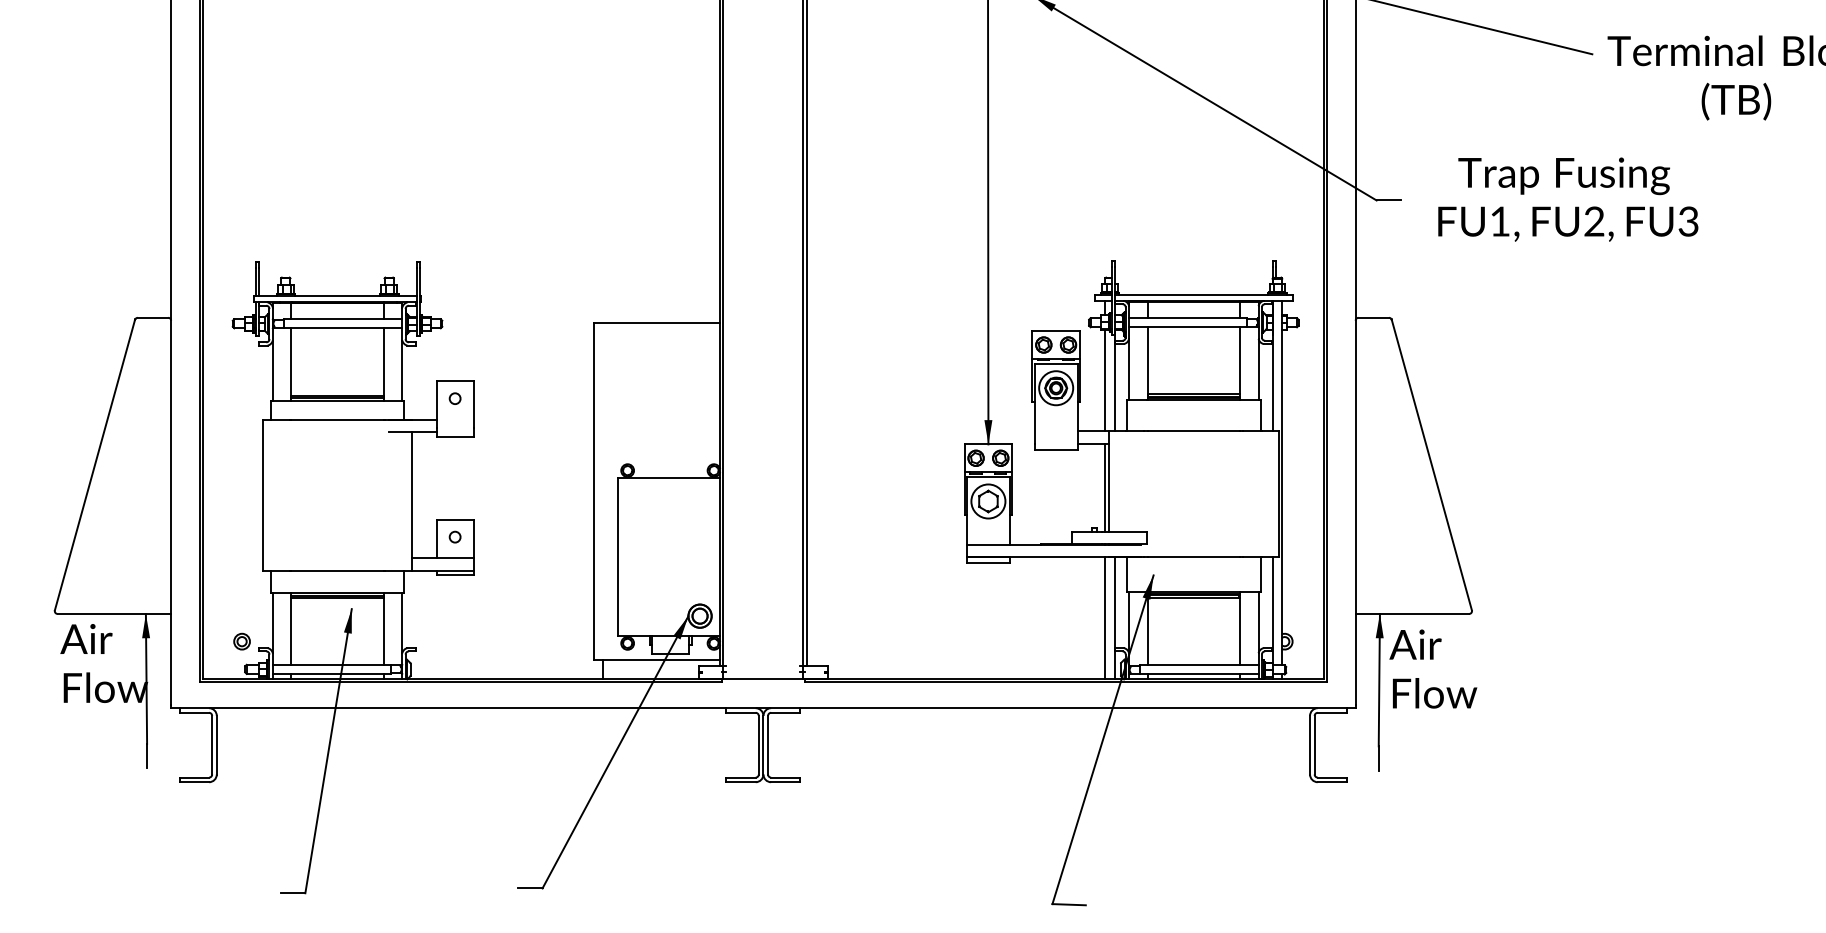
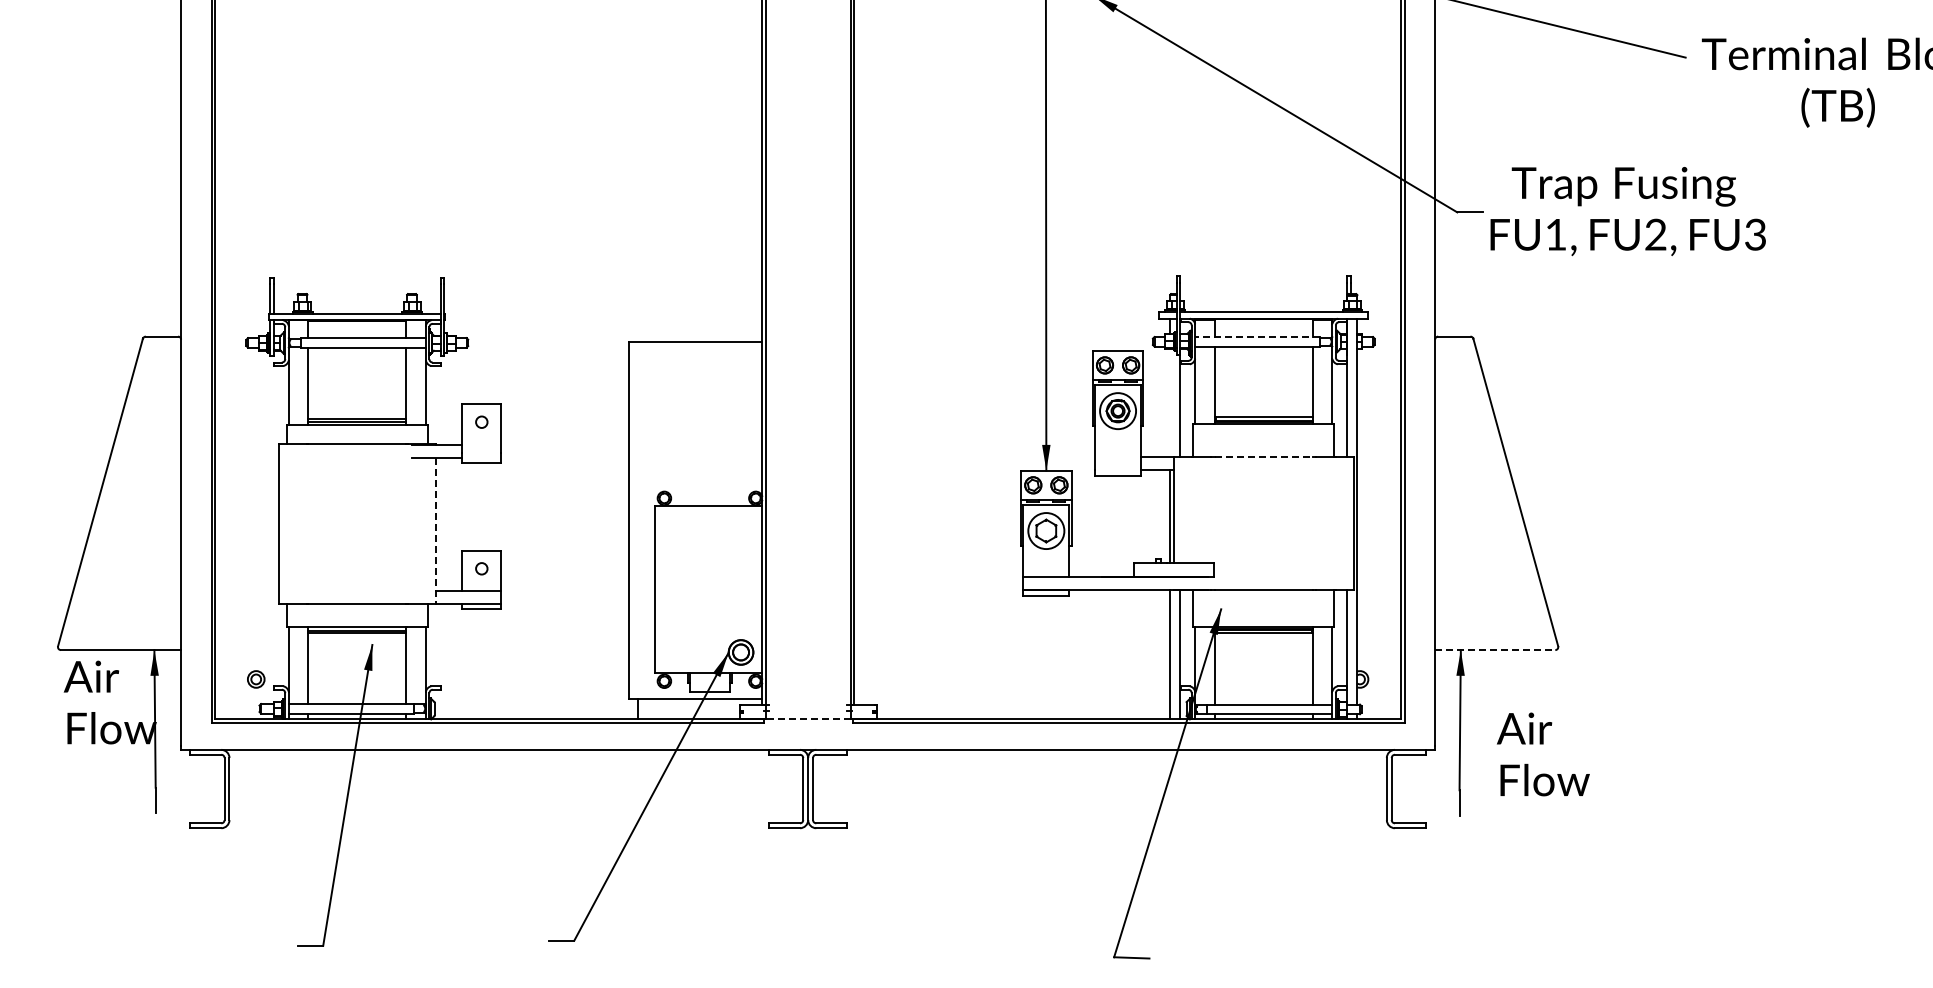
text: (1567, 199) -> (1627, 211), moved
line: (1187, 318) -> (1257, 337), solid -> dashed
line: (1105, 380) -> (1170, 402), removed
line: (1193, 431) -> (1263, 456), solid -> dashed
line: (412, 501) -> (436, 531), solid -> dashed
line: (1412, 614) -> (1495, 650), solid -> dashed
text: (1433, 669) -> (1543, 754), moved
line: (762, 679) -> (807, 719), solid -> dashed

